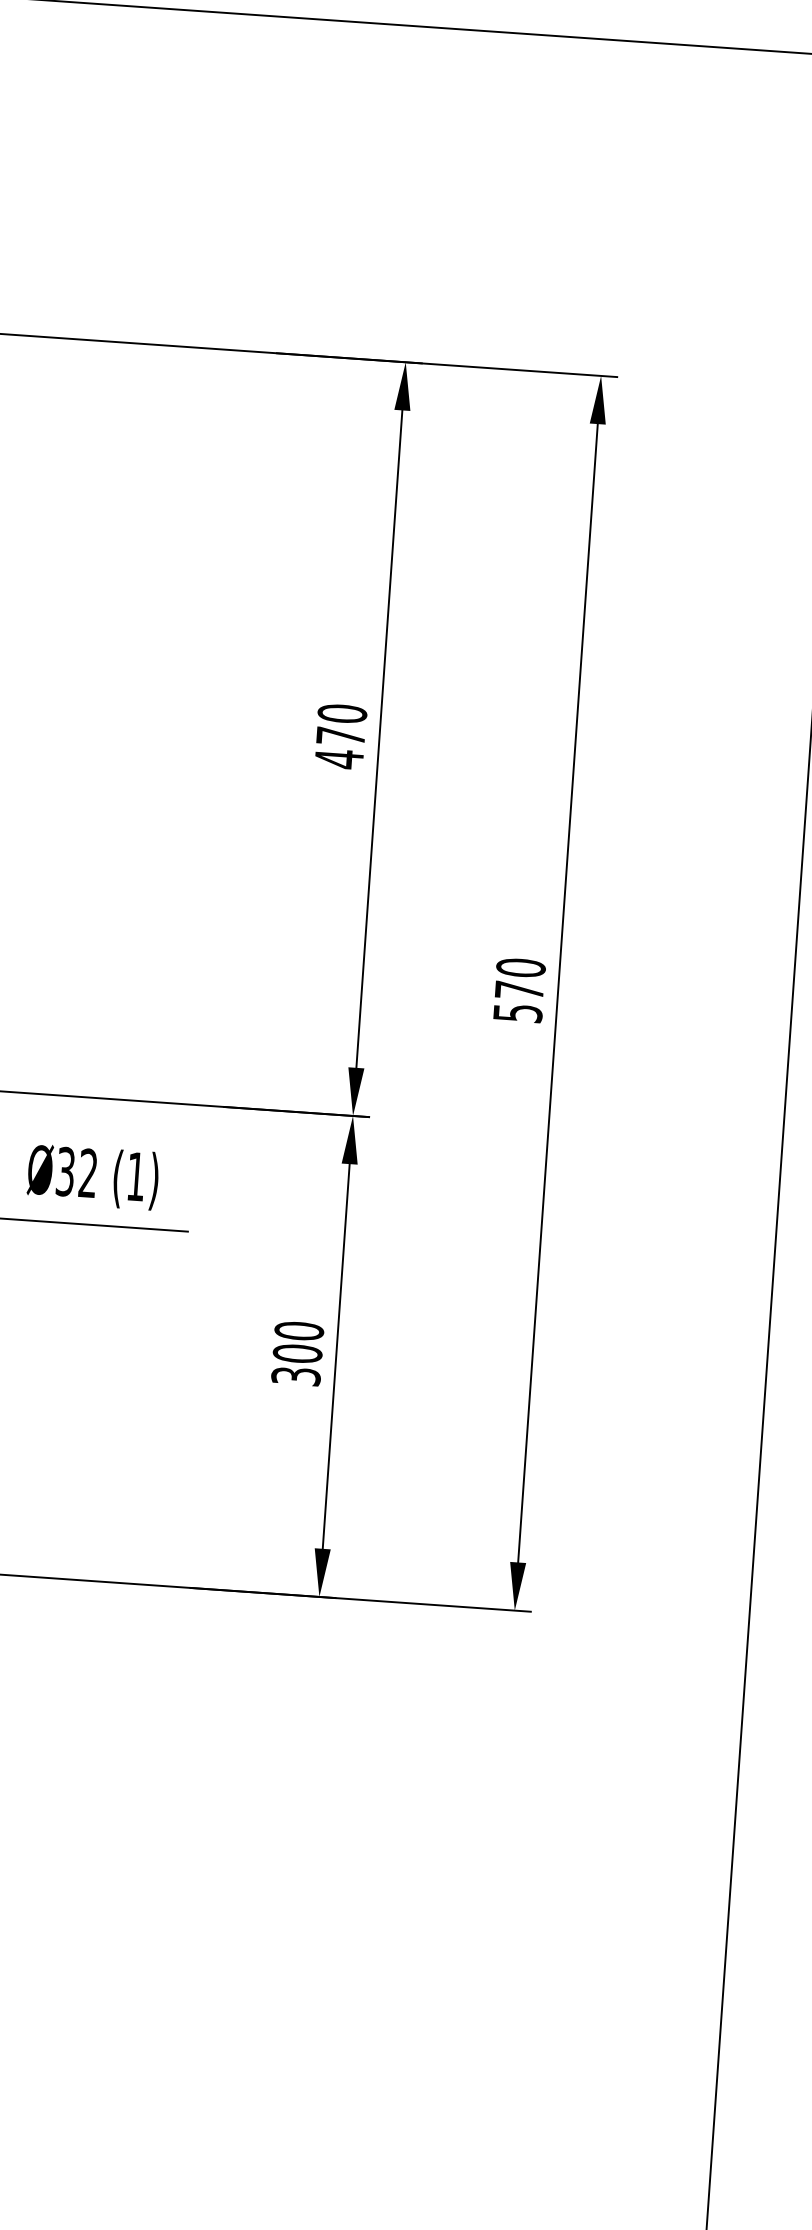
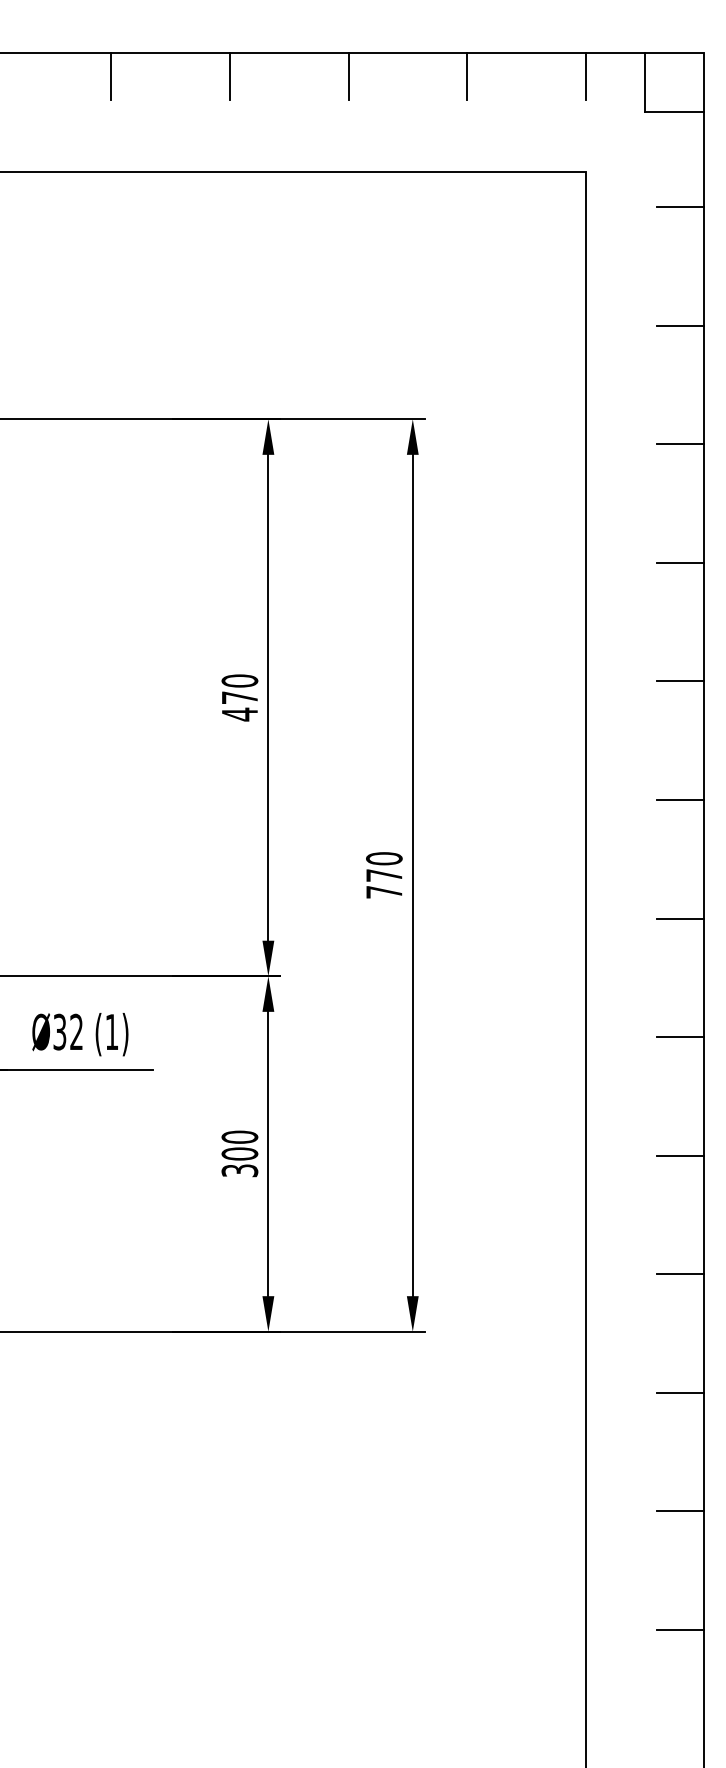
text: (518, 1013) -> (384, 892), 570 -> 770

